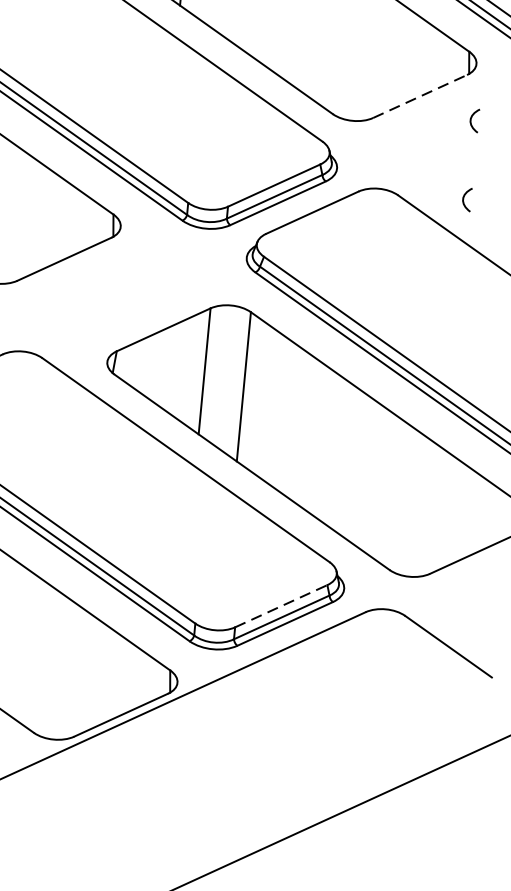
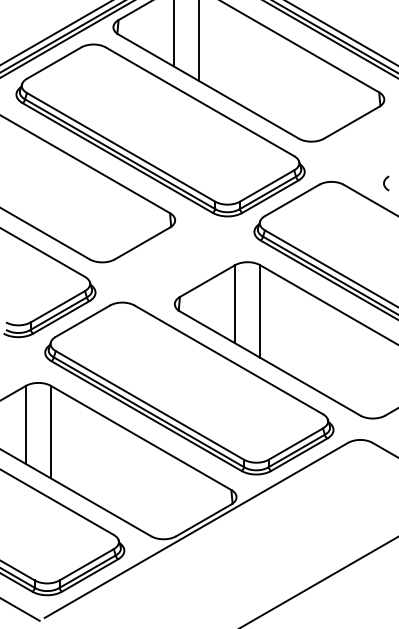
line: (420, 96) -> (351, 122), dashed -> solid
curve: (471, 120) -> (384, 134), removed
line: (282, 605) -> (296, 443), dashed -> solid

